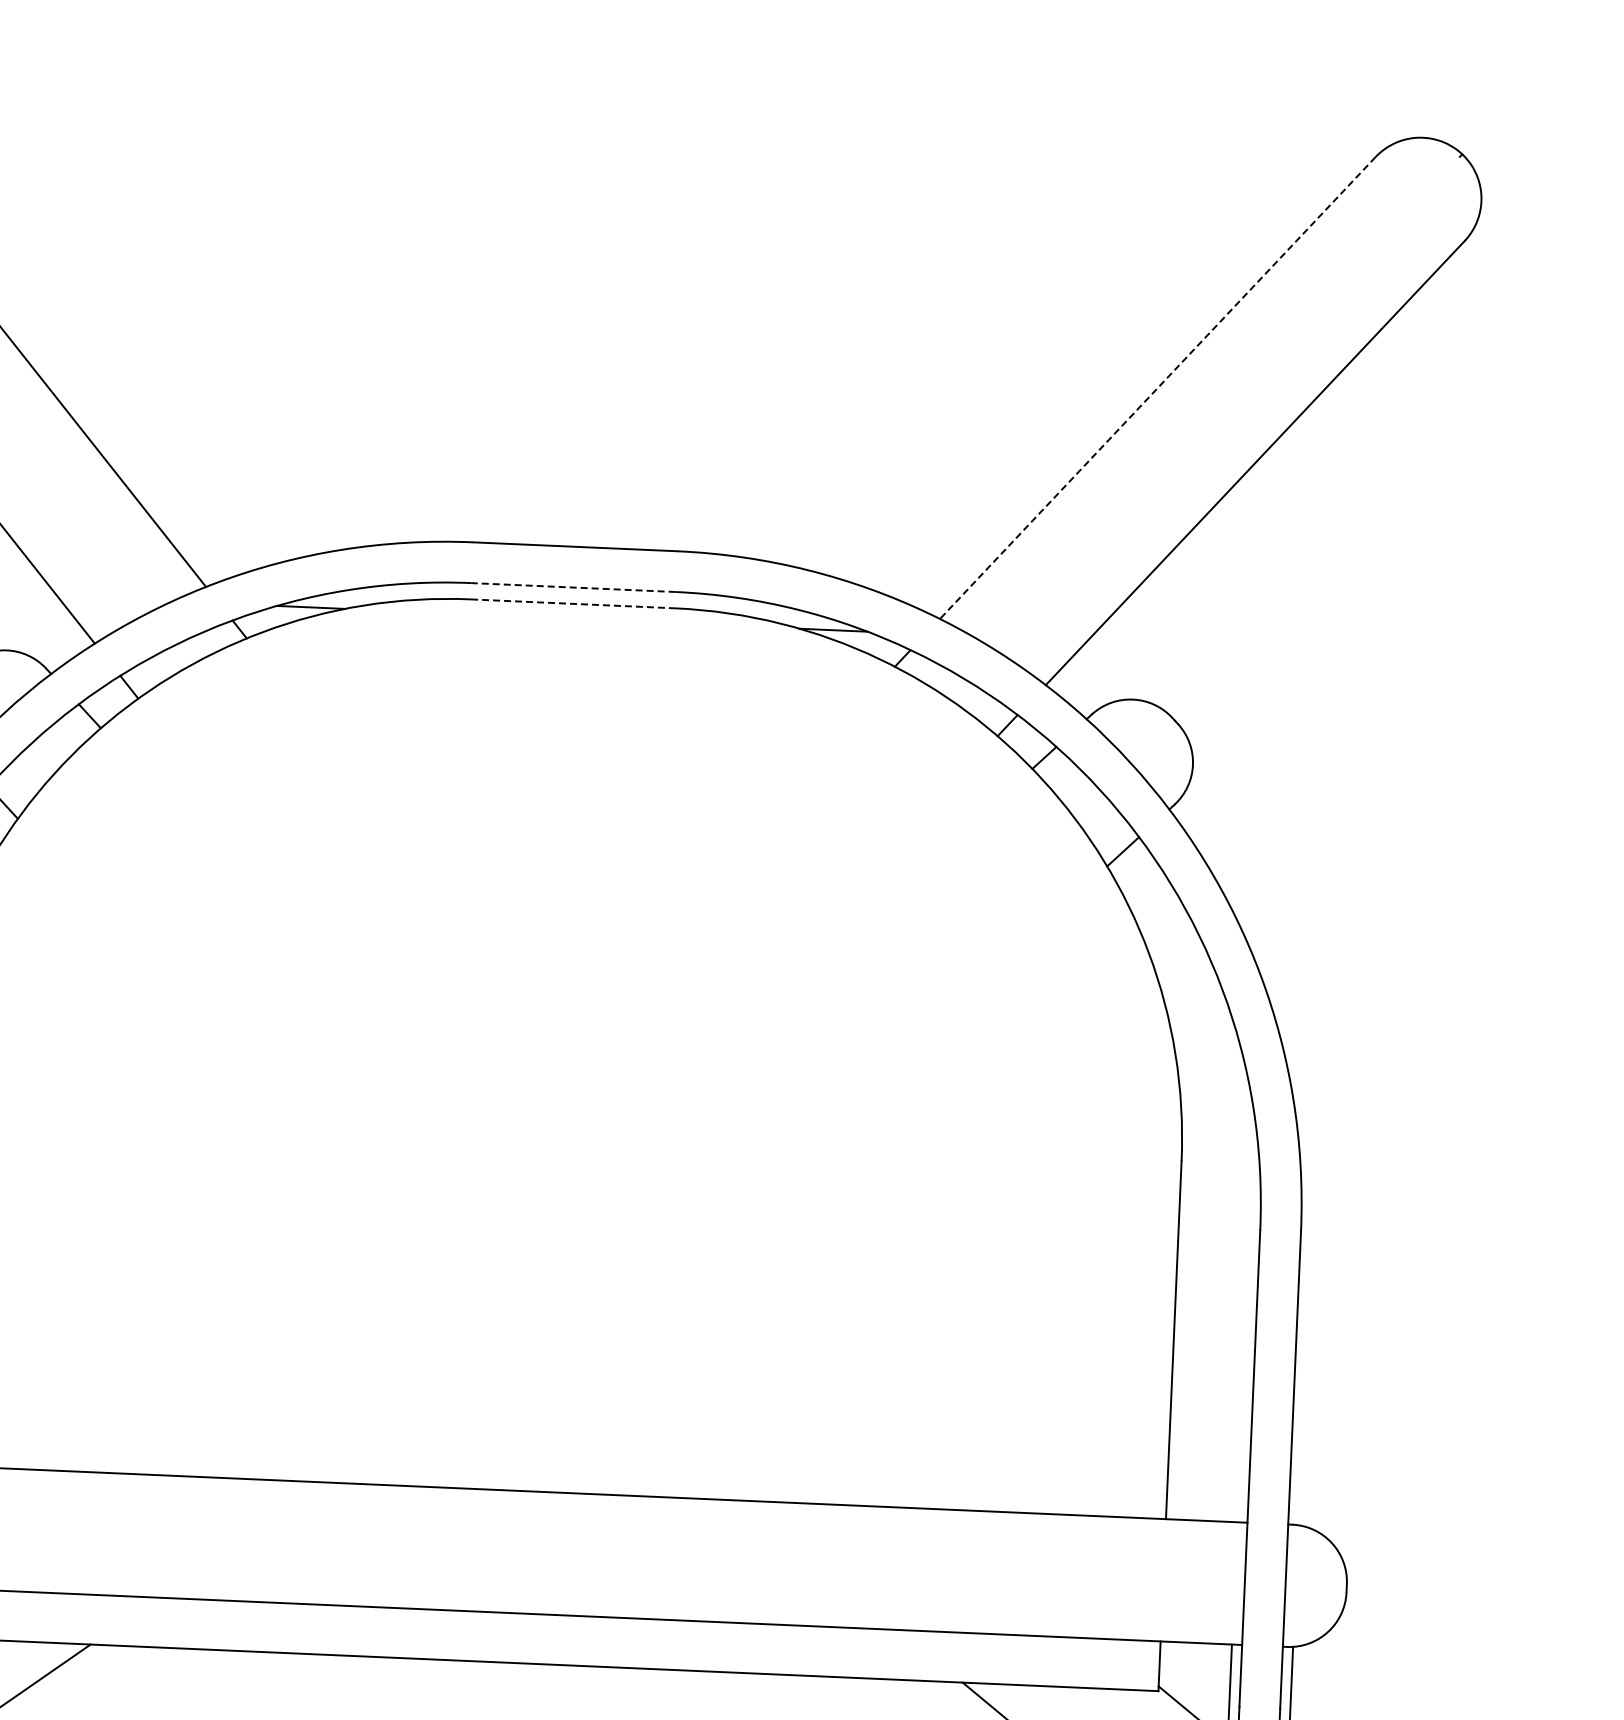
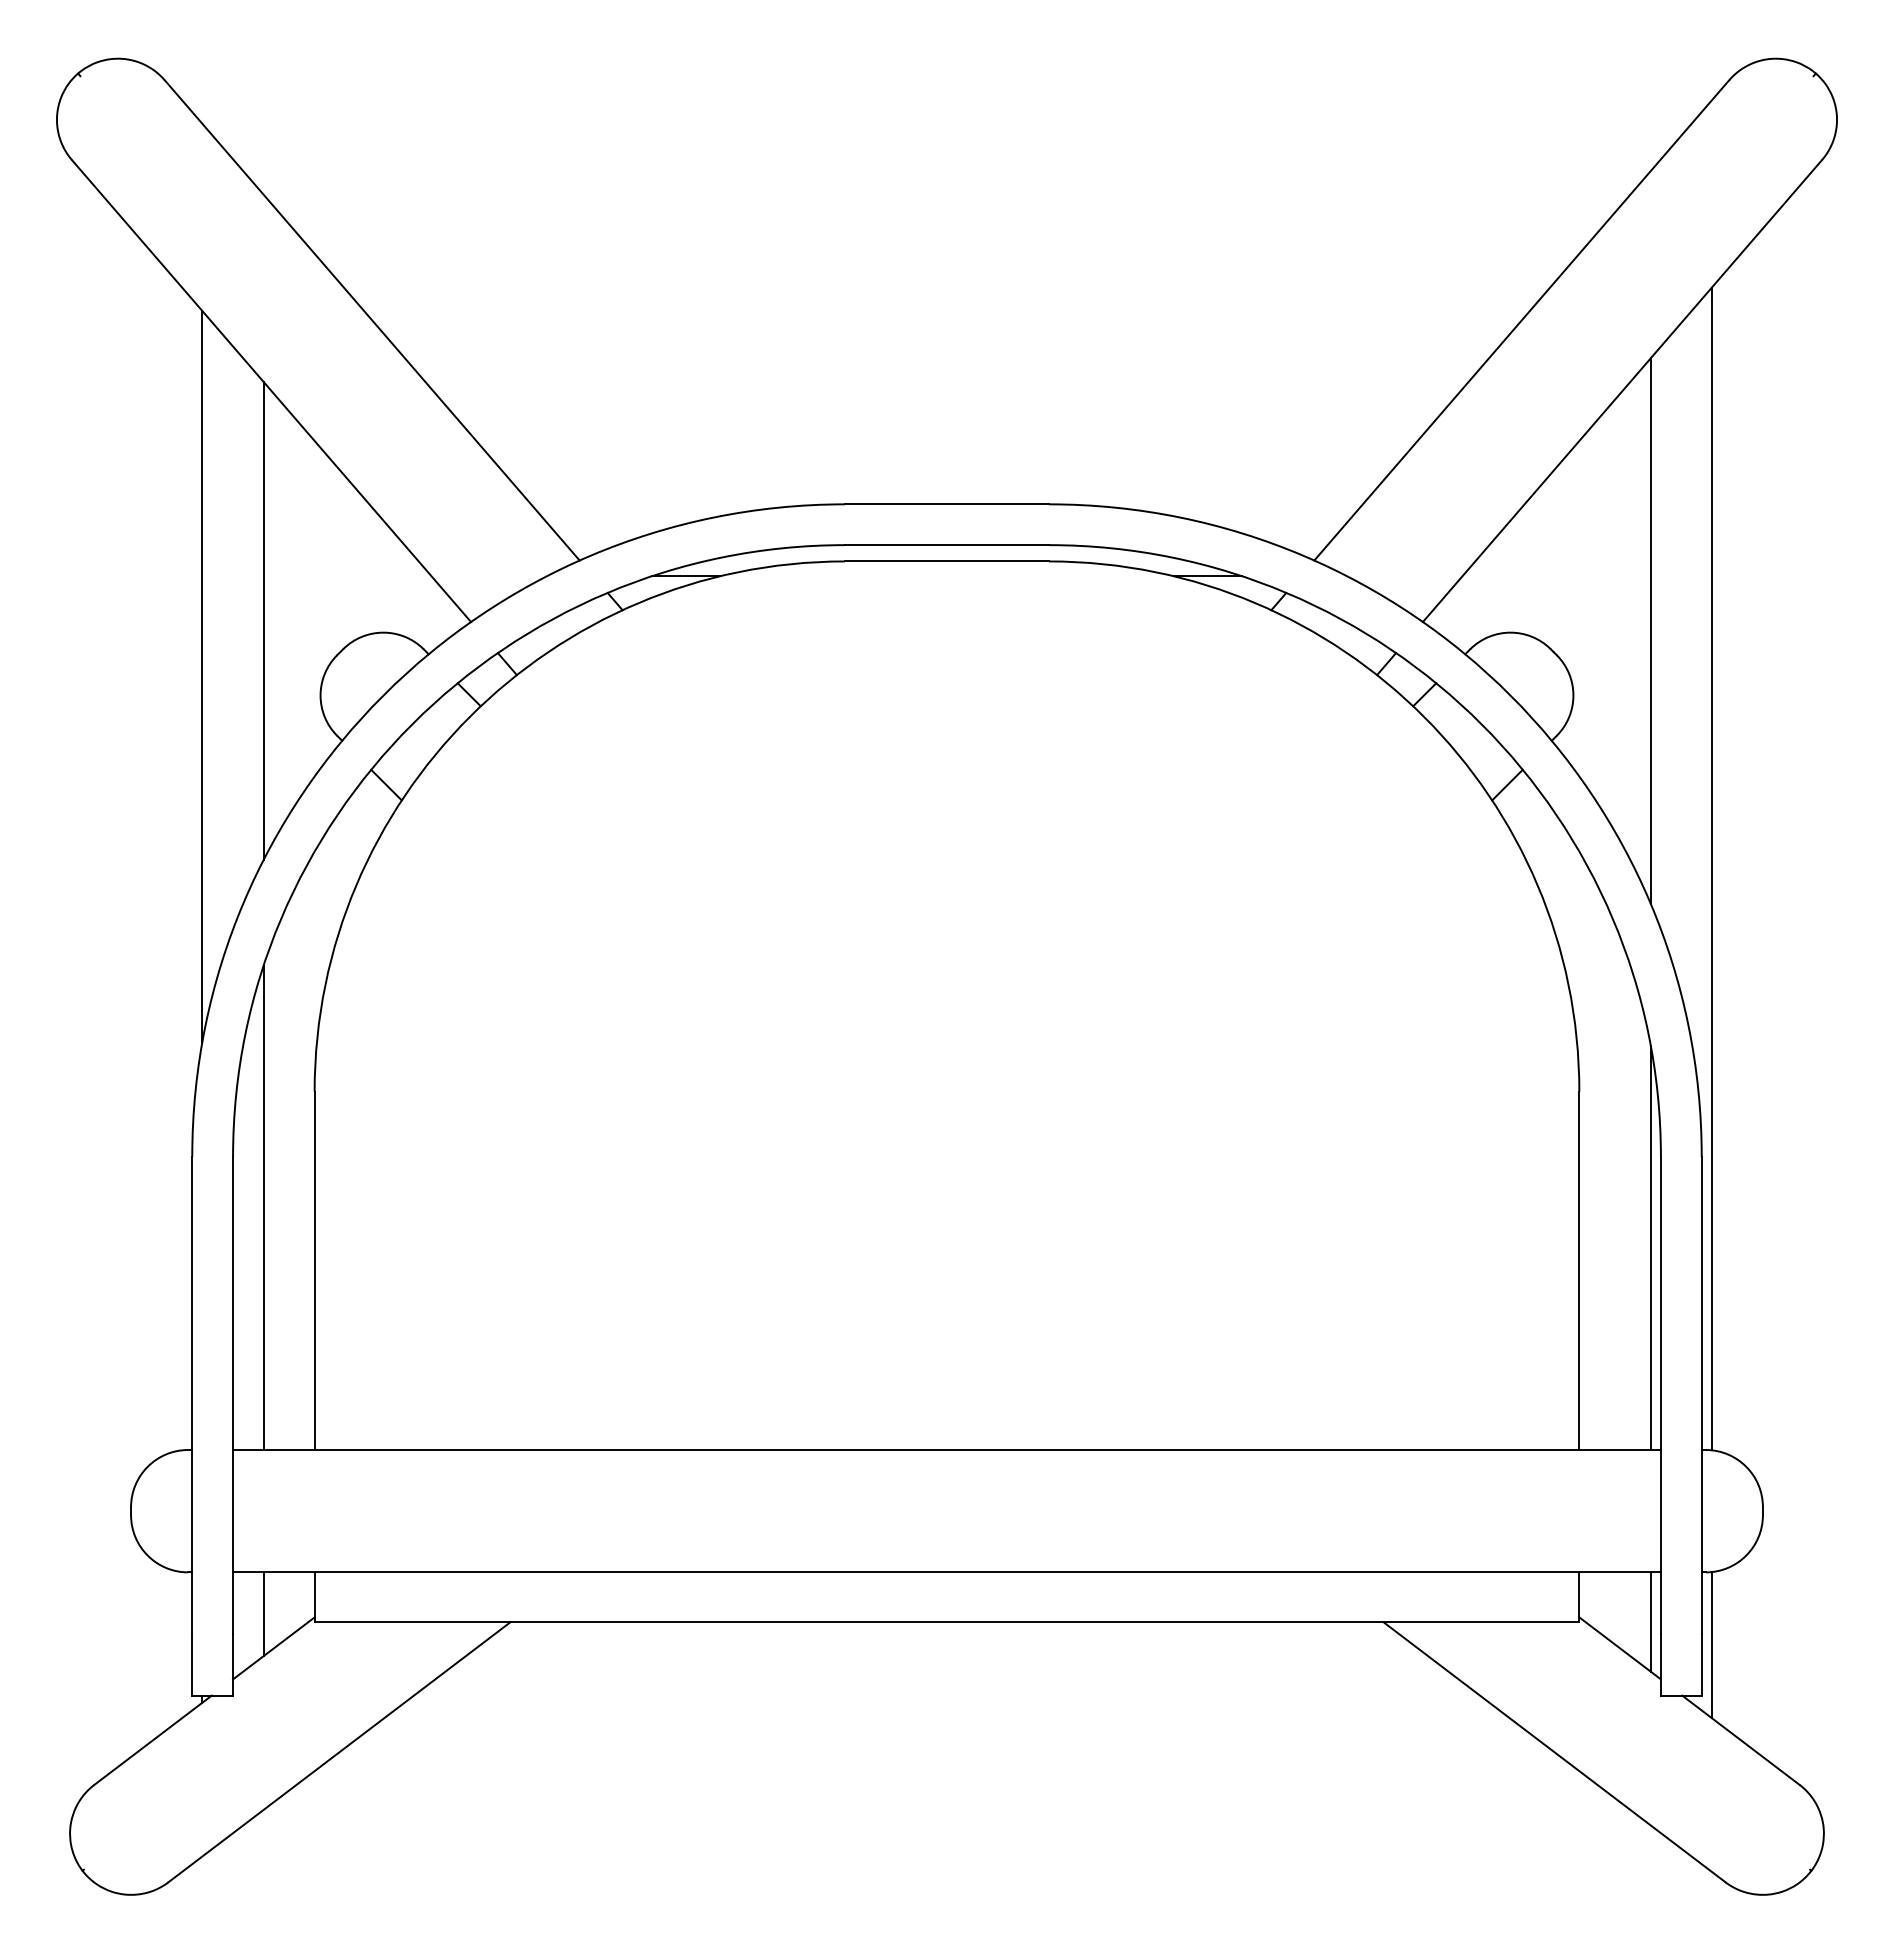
line: (1157, 388) -> (1521, 320), dashed -> solid
line: (573, 587) -> (946, 545), dashed -> solid
line: (572, 603) -> (946, 561), dashed -> solid
line: (1272, 704) -> (1650, 631), added
line: (1323, 943) -> (1711, 868), added
line: (1245, 1319) -> (1650, 1247), added

